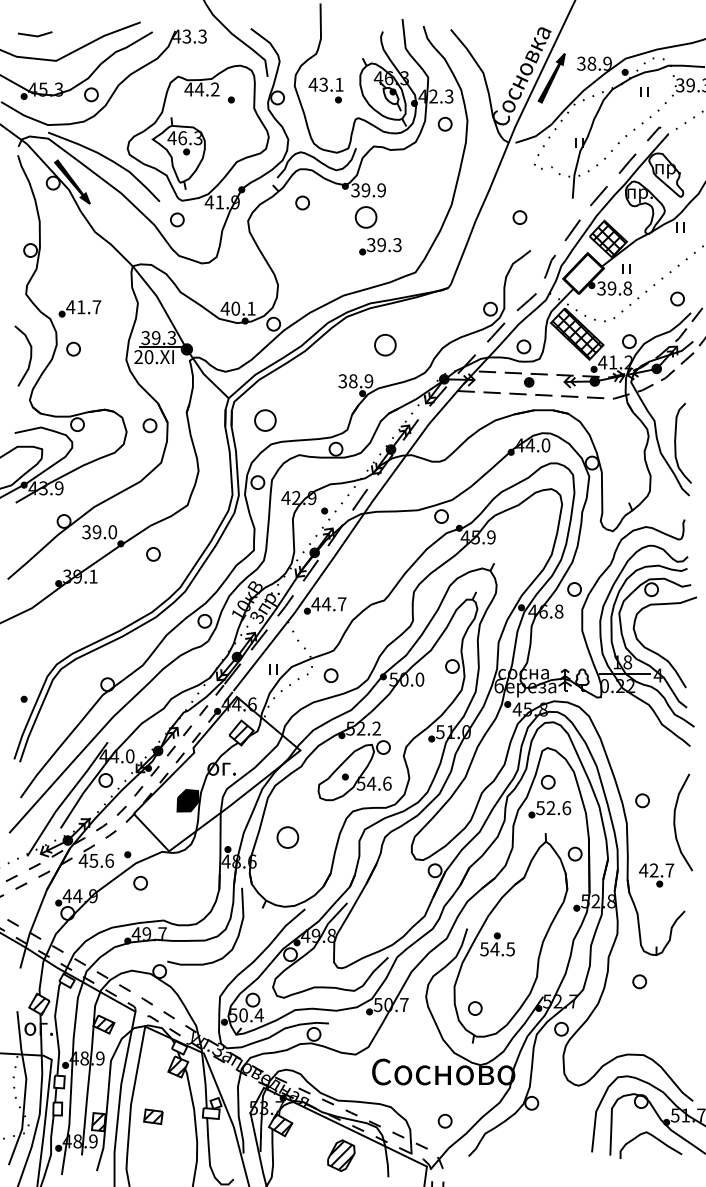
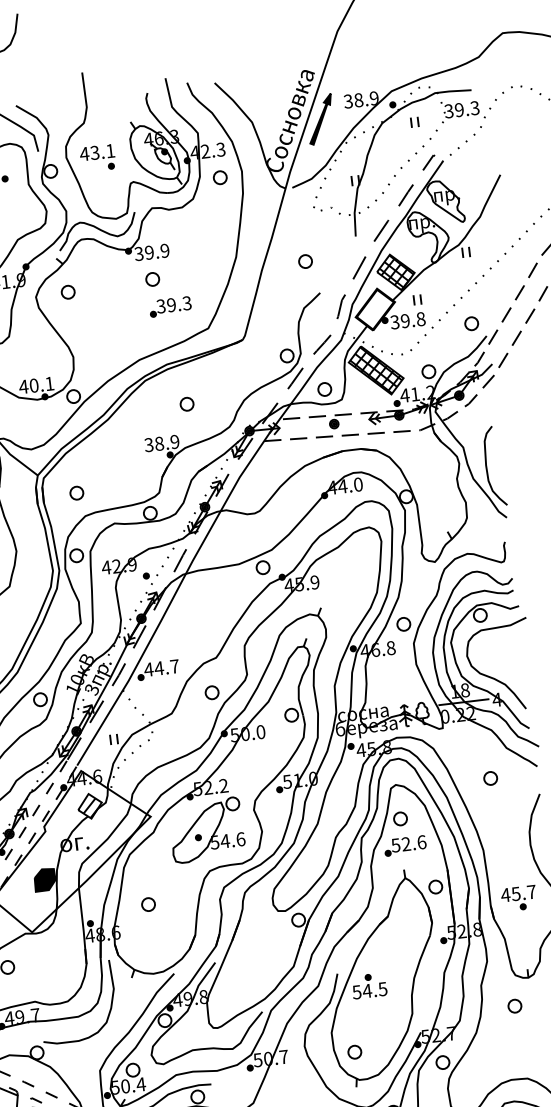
part: (302, 202) -> (68, 291), moved
part: (365, 216) -> (152, 278), size x0.62
part: (385, 345) -> (187, 404), size x0.62
part: (265, 420) -> (76, 493), size x0.62
part: (330, 675) -> (211, 692), moved
part: (642, 800) -> (490, 778), moved
part: (287, 837) -> (148, 904), size x0.62
text: (653, 870) -> (515, 894), 42.7 -> 45.7

